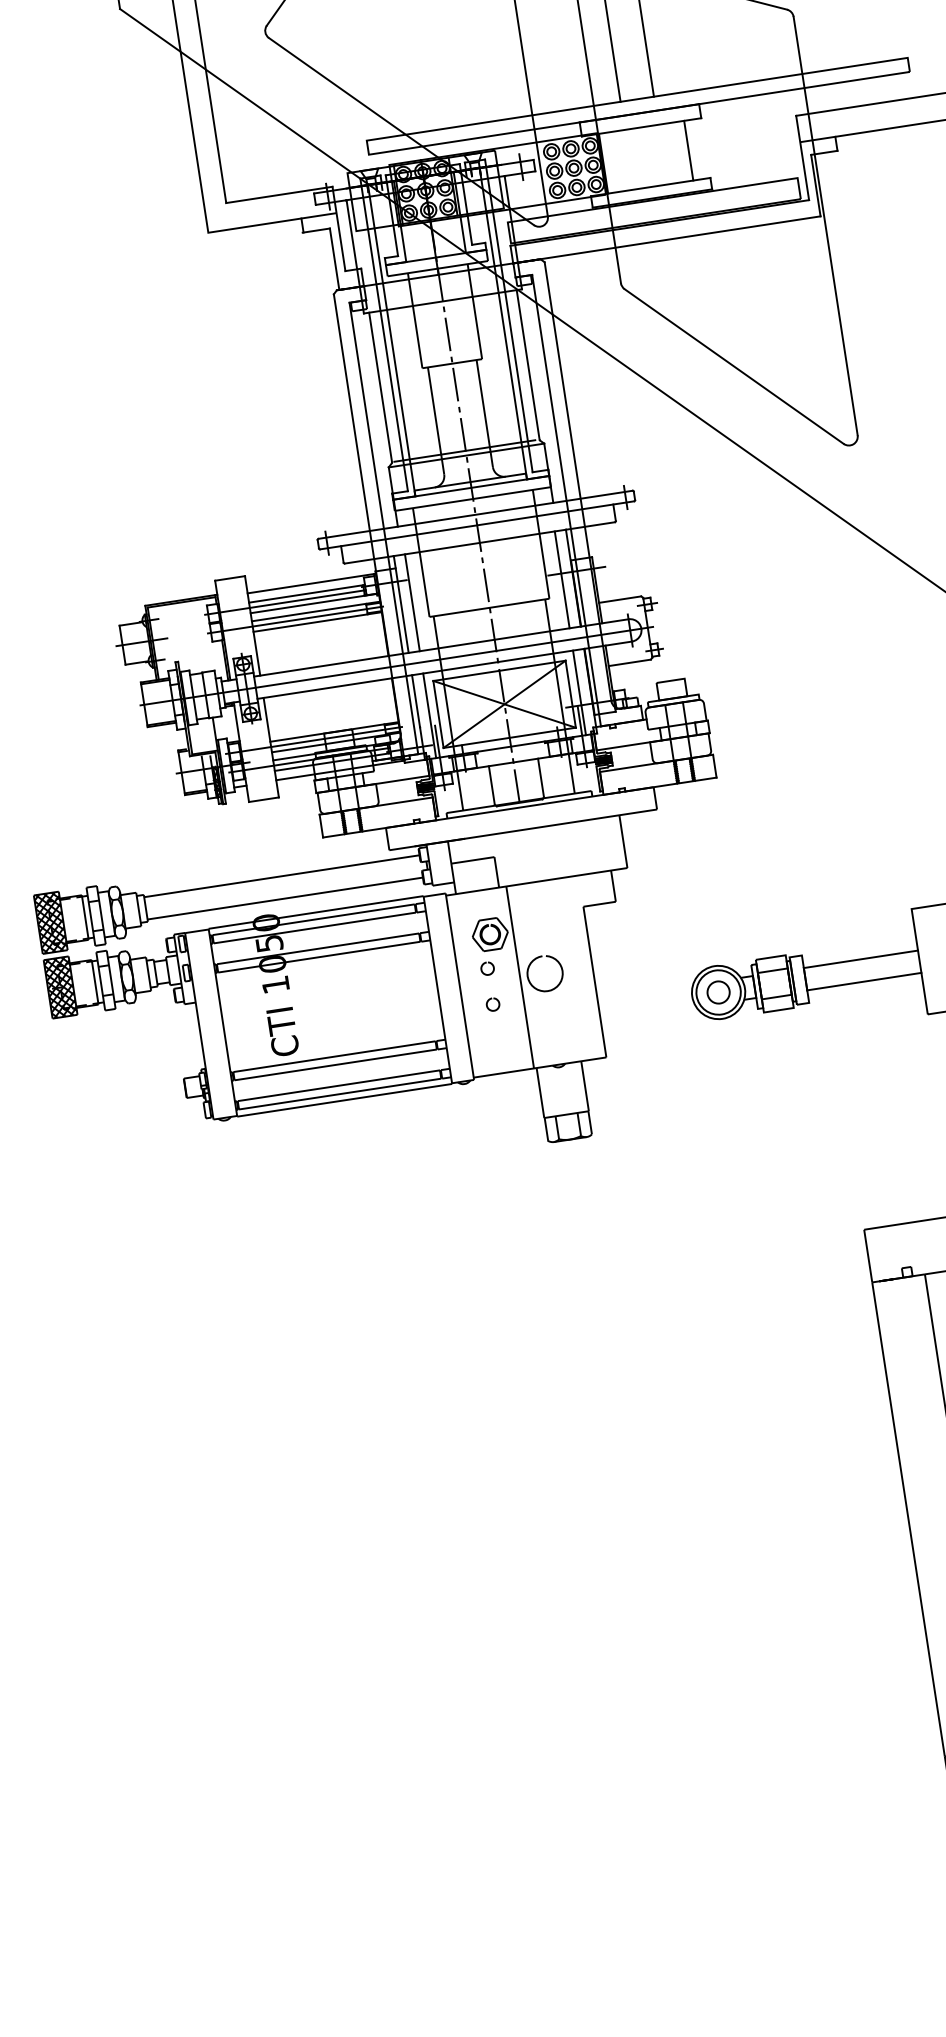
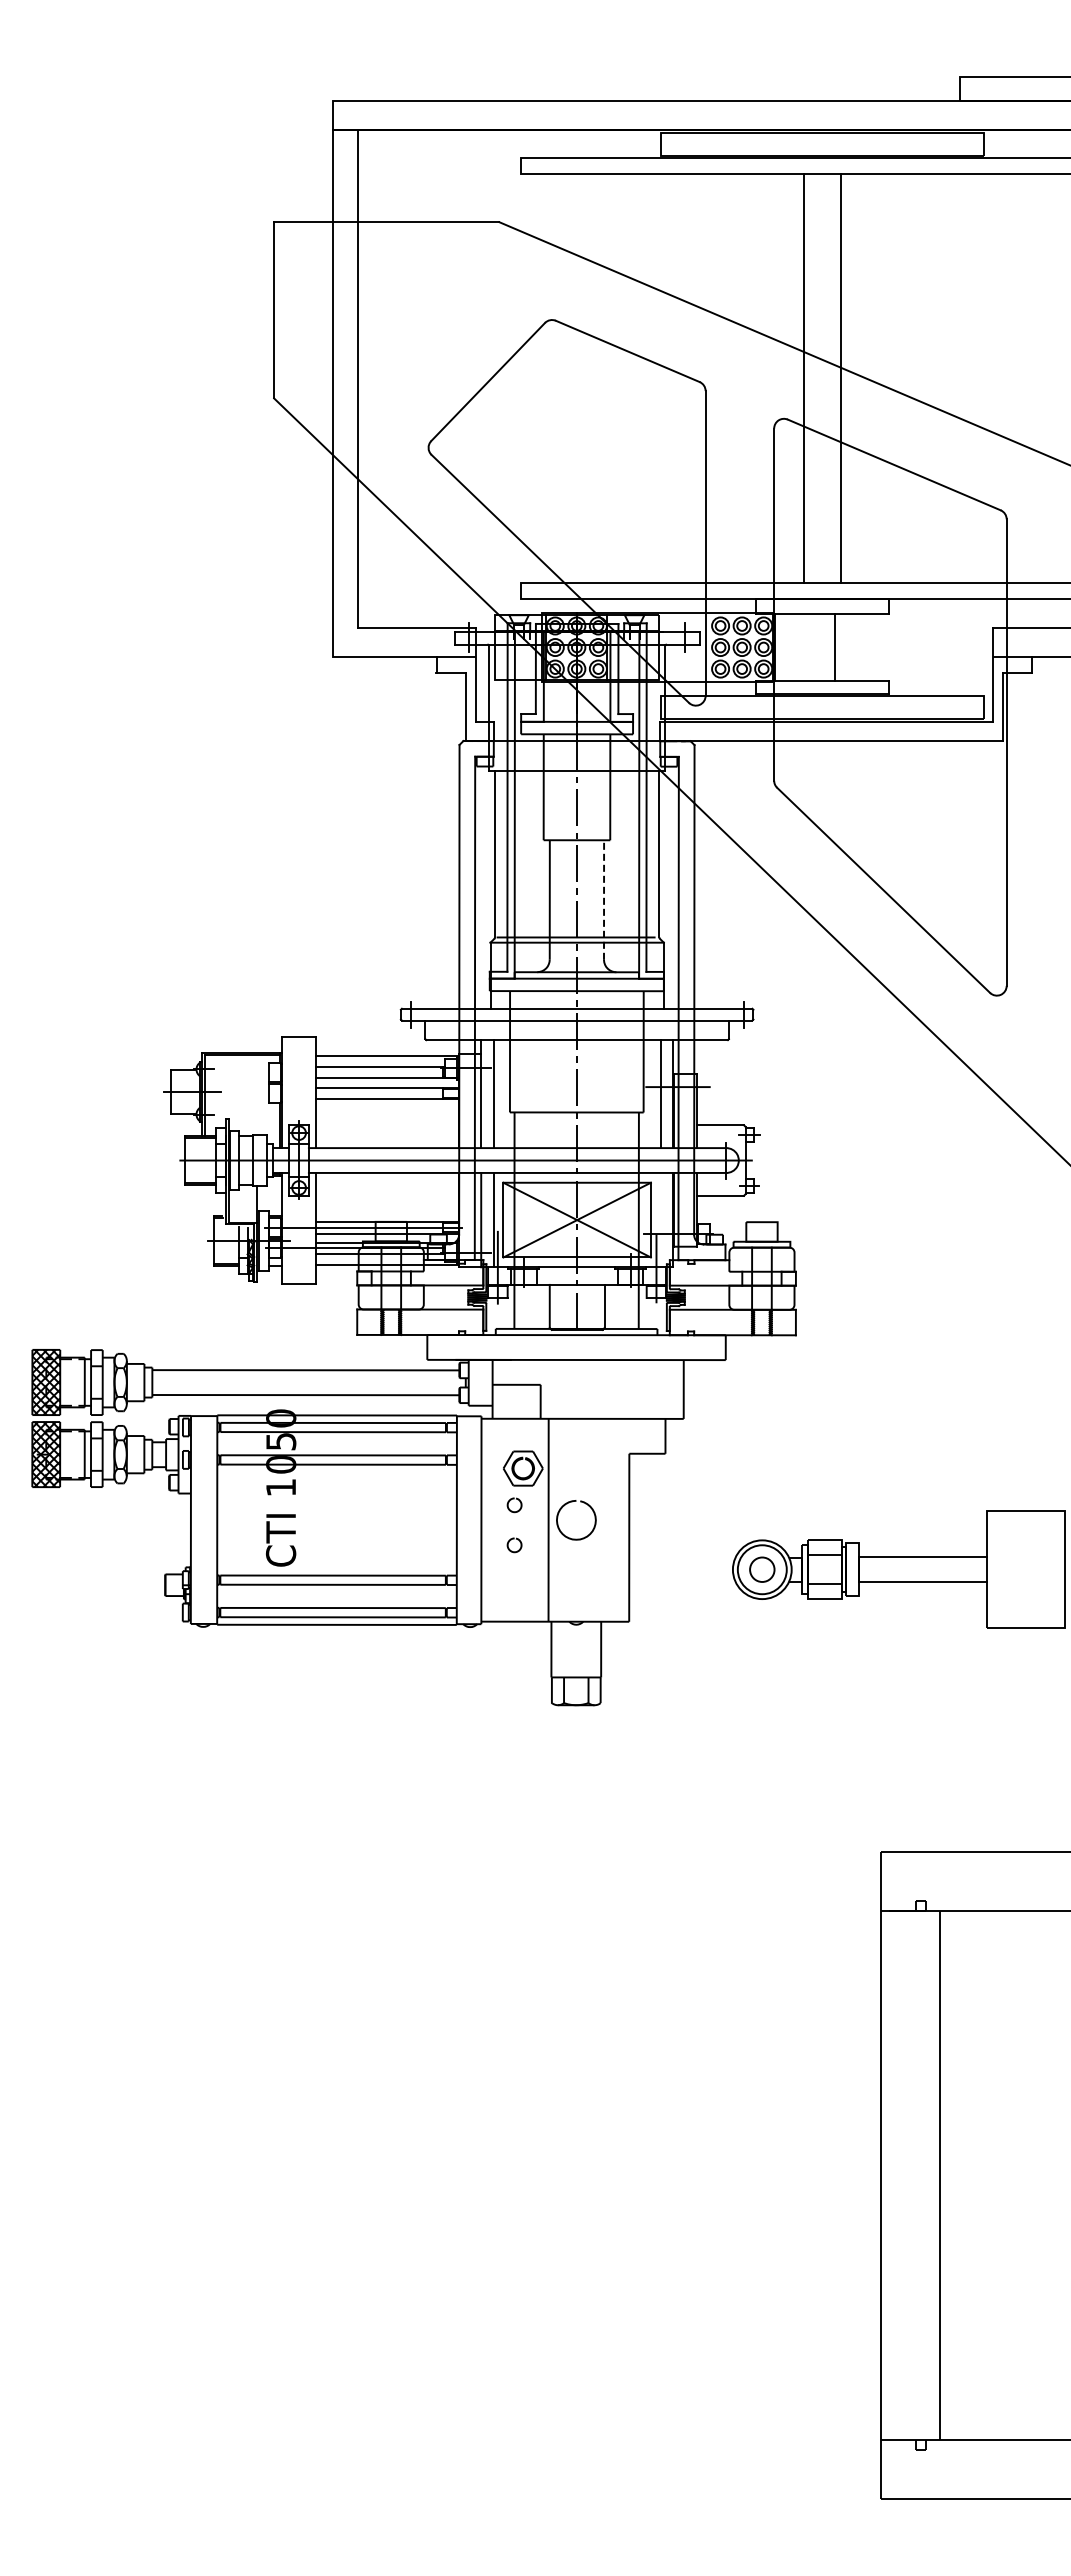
line: (689, 150) -> (835, 647), moved
line: (485, 413) -> (604, 900), solid -> dashed
line: (284, 602) -> (354, 1072), removed
line: (295, 620) -> (363, 1093), removed
line: (579, 692) -> (660, 1219), removed

